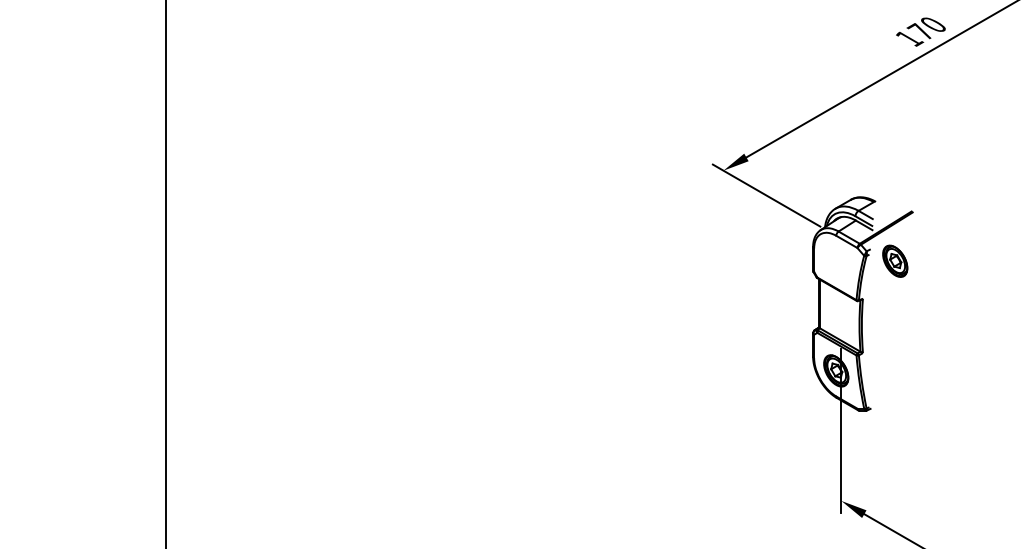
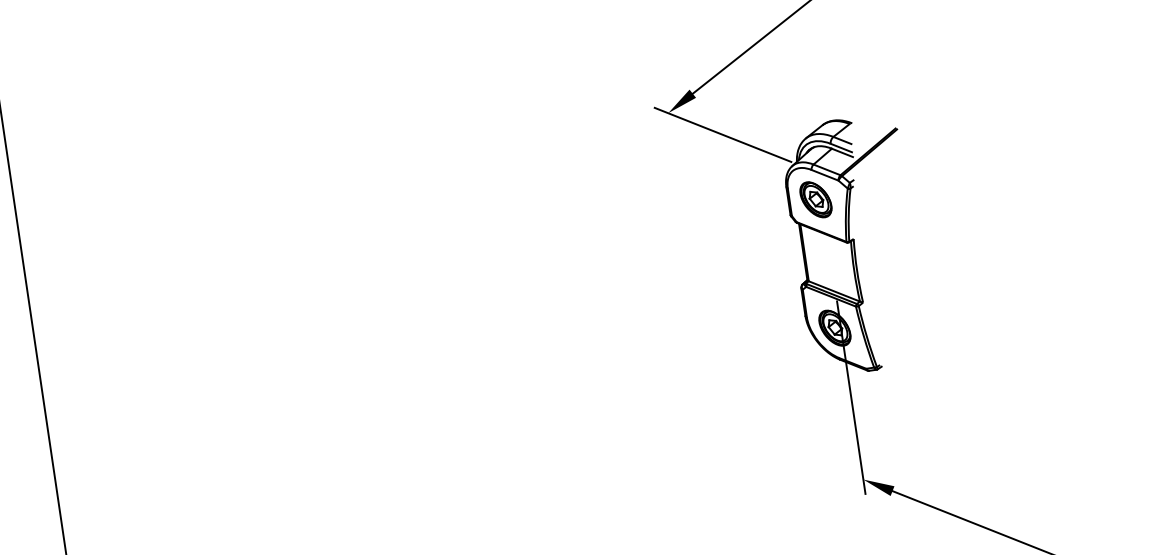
part: (895, 260) -> (816, 198), moved

